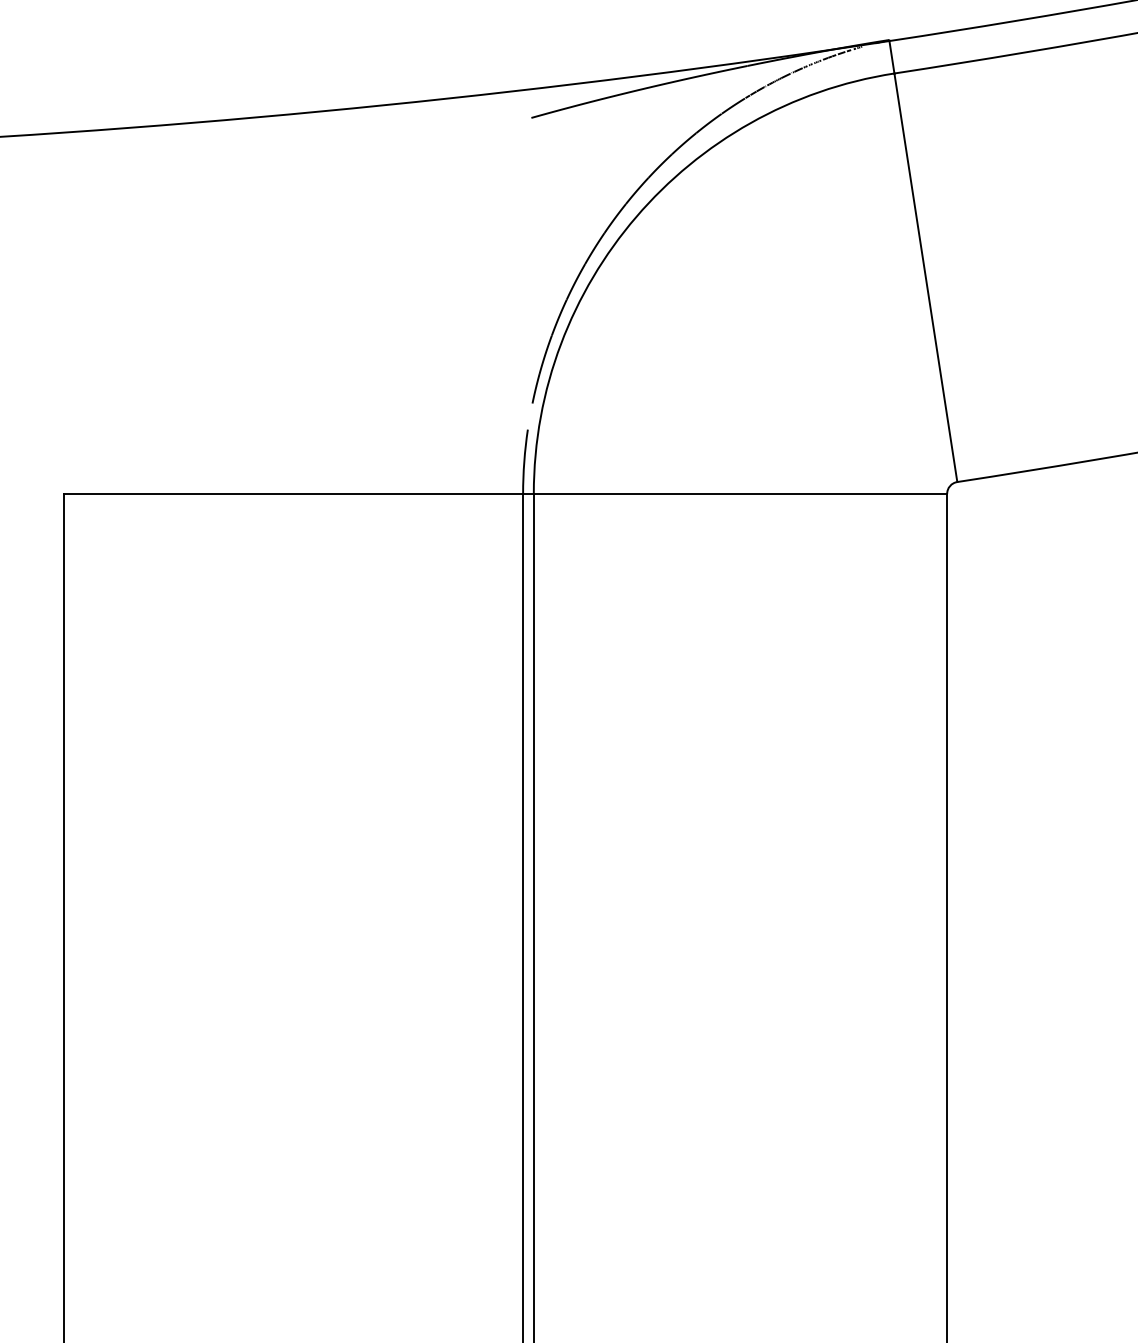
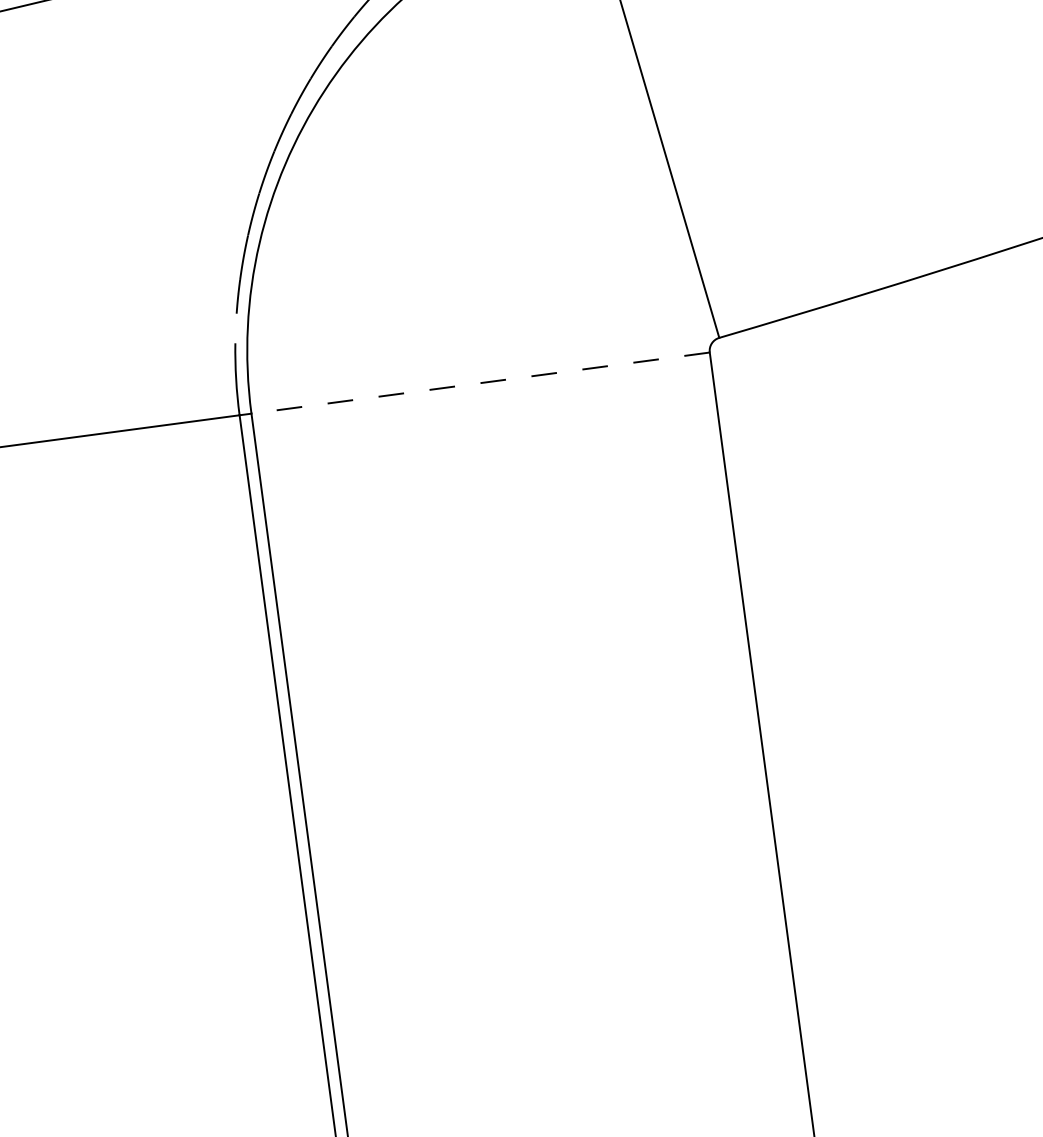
line: (740, 493) -> (480, 382), solid -> dashed

